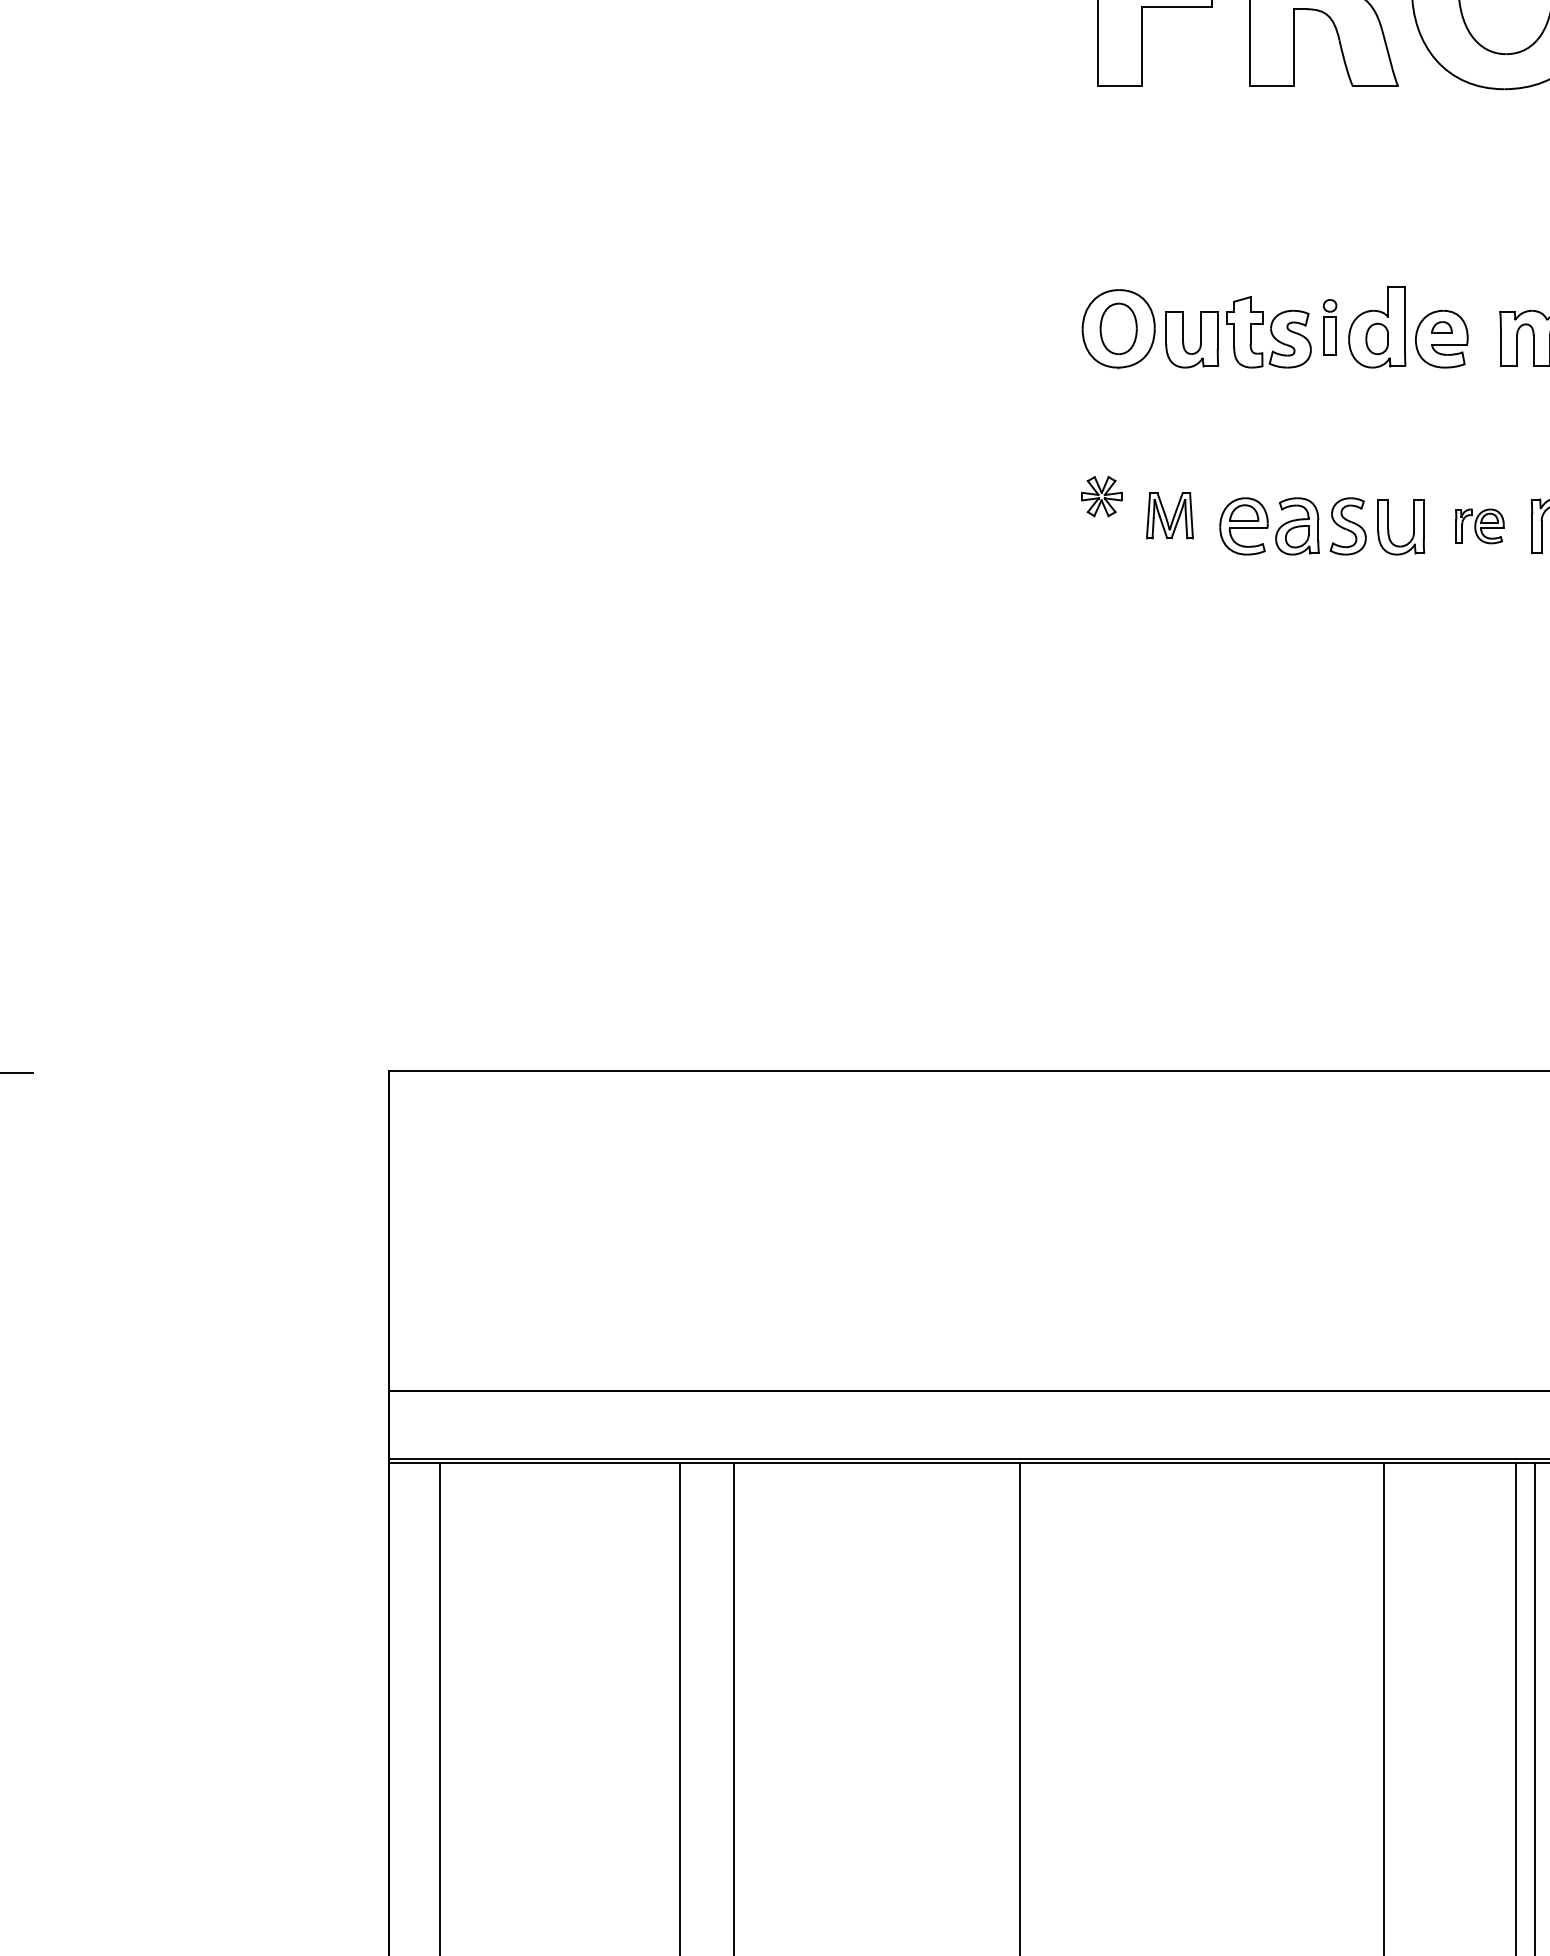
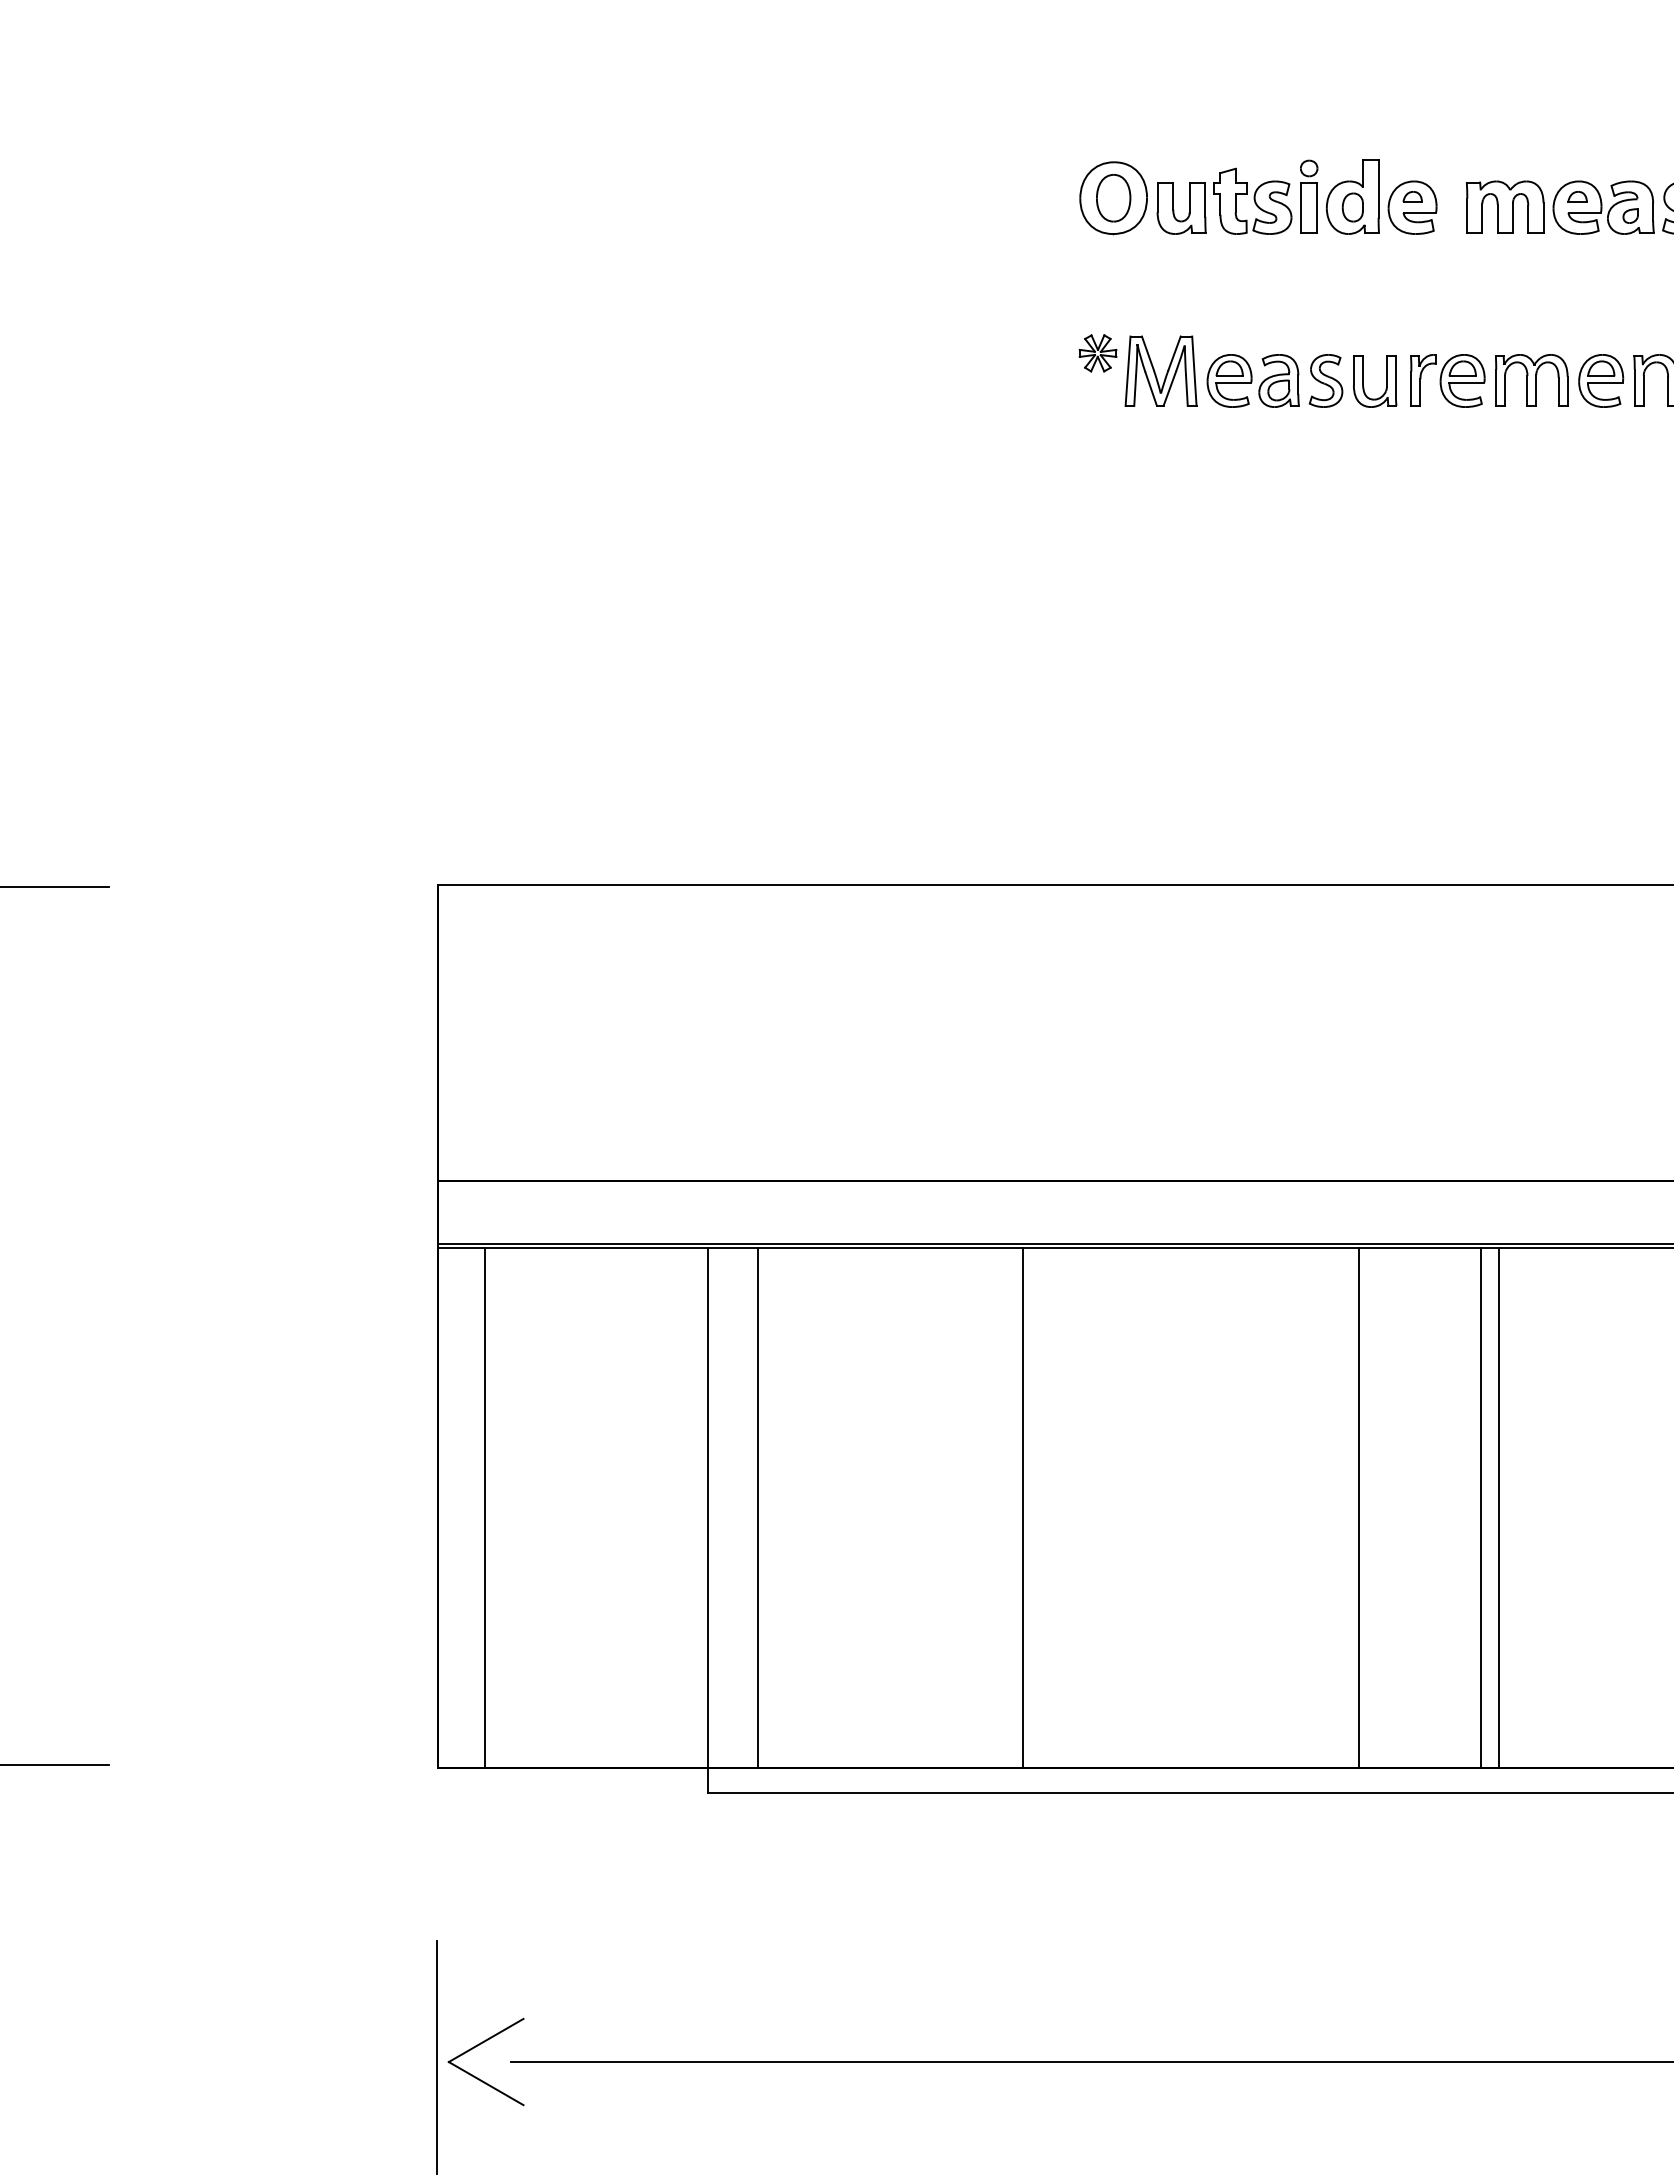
part: (1330, 327) -> (1309, 196), size x1.43
part: (1169, 515) -> (1160, 370), size x1.67
part: (1479, 525) -> (1447, 380), size x1.67

